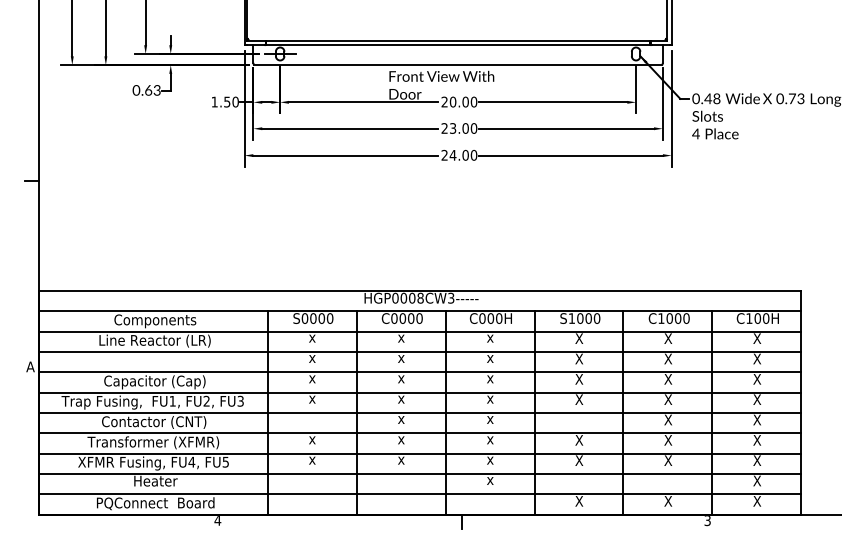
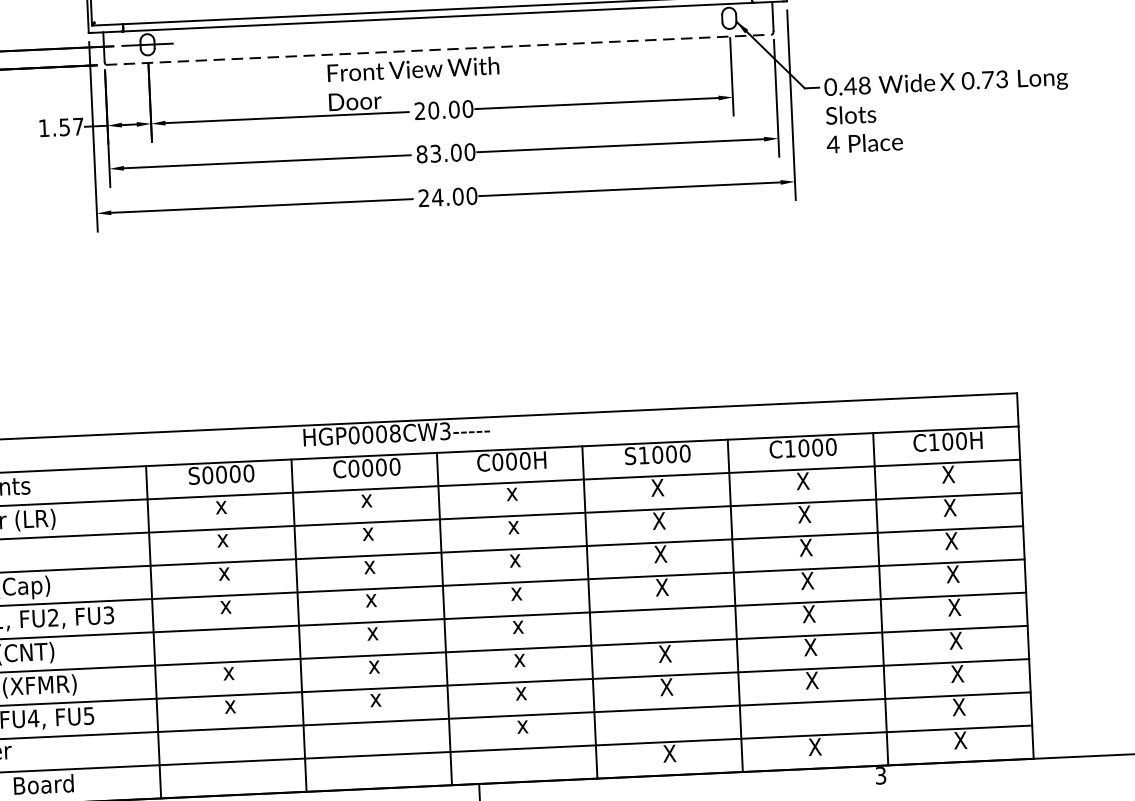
line: (458, 65) -> (439, 50), solid -> dashed
text: (235, 101) -> (78, 125), 1.50 -> 1.57
text: (444, 128) -> (421, 154), 23.00 -> 83.00

